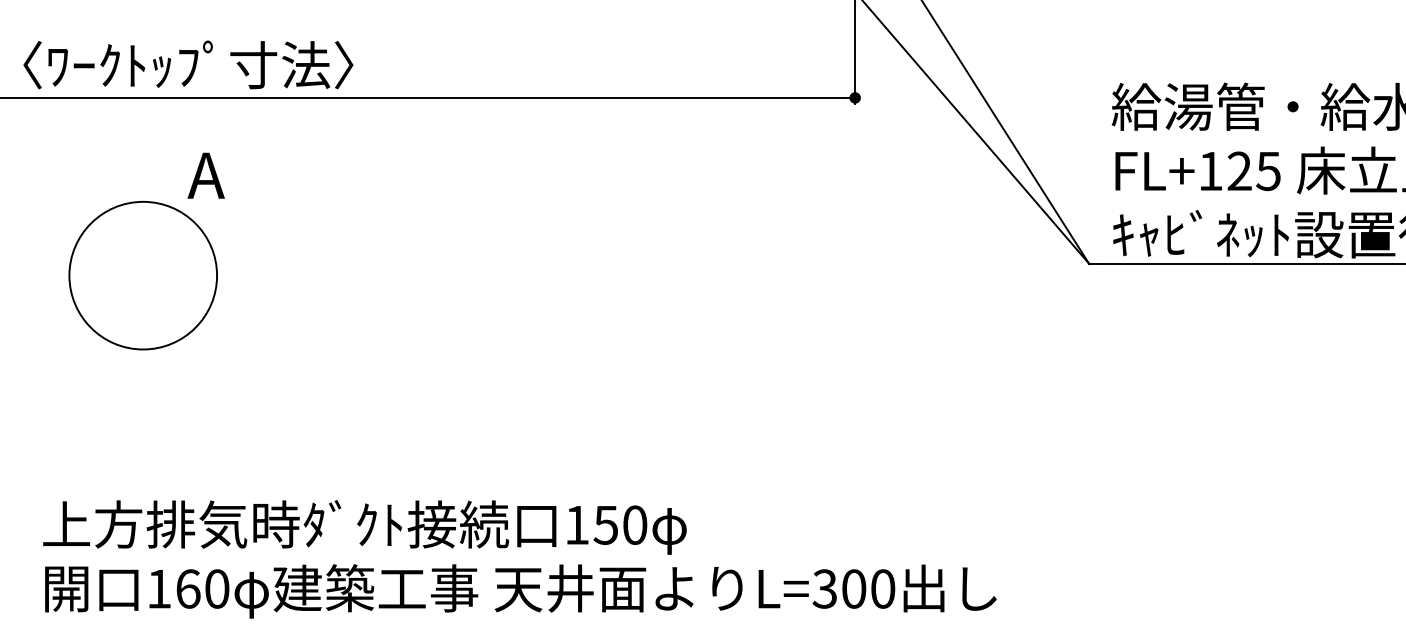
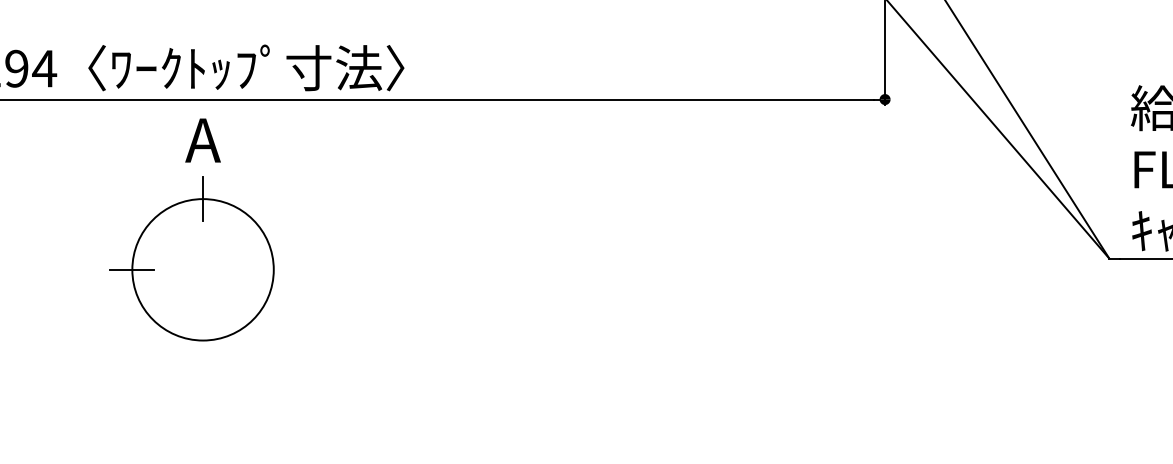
text: (205, 175) -> (202, 140), moved
line: (143, 201) -> (203, 198), added
line: (69, 275) -> (132, 269), added

